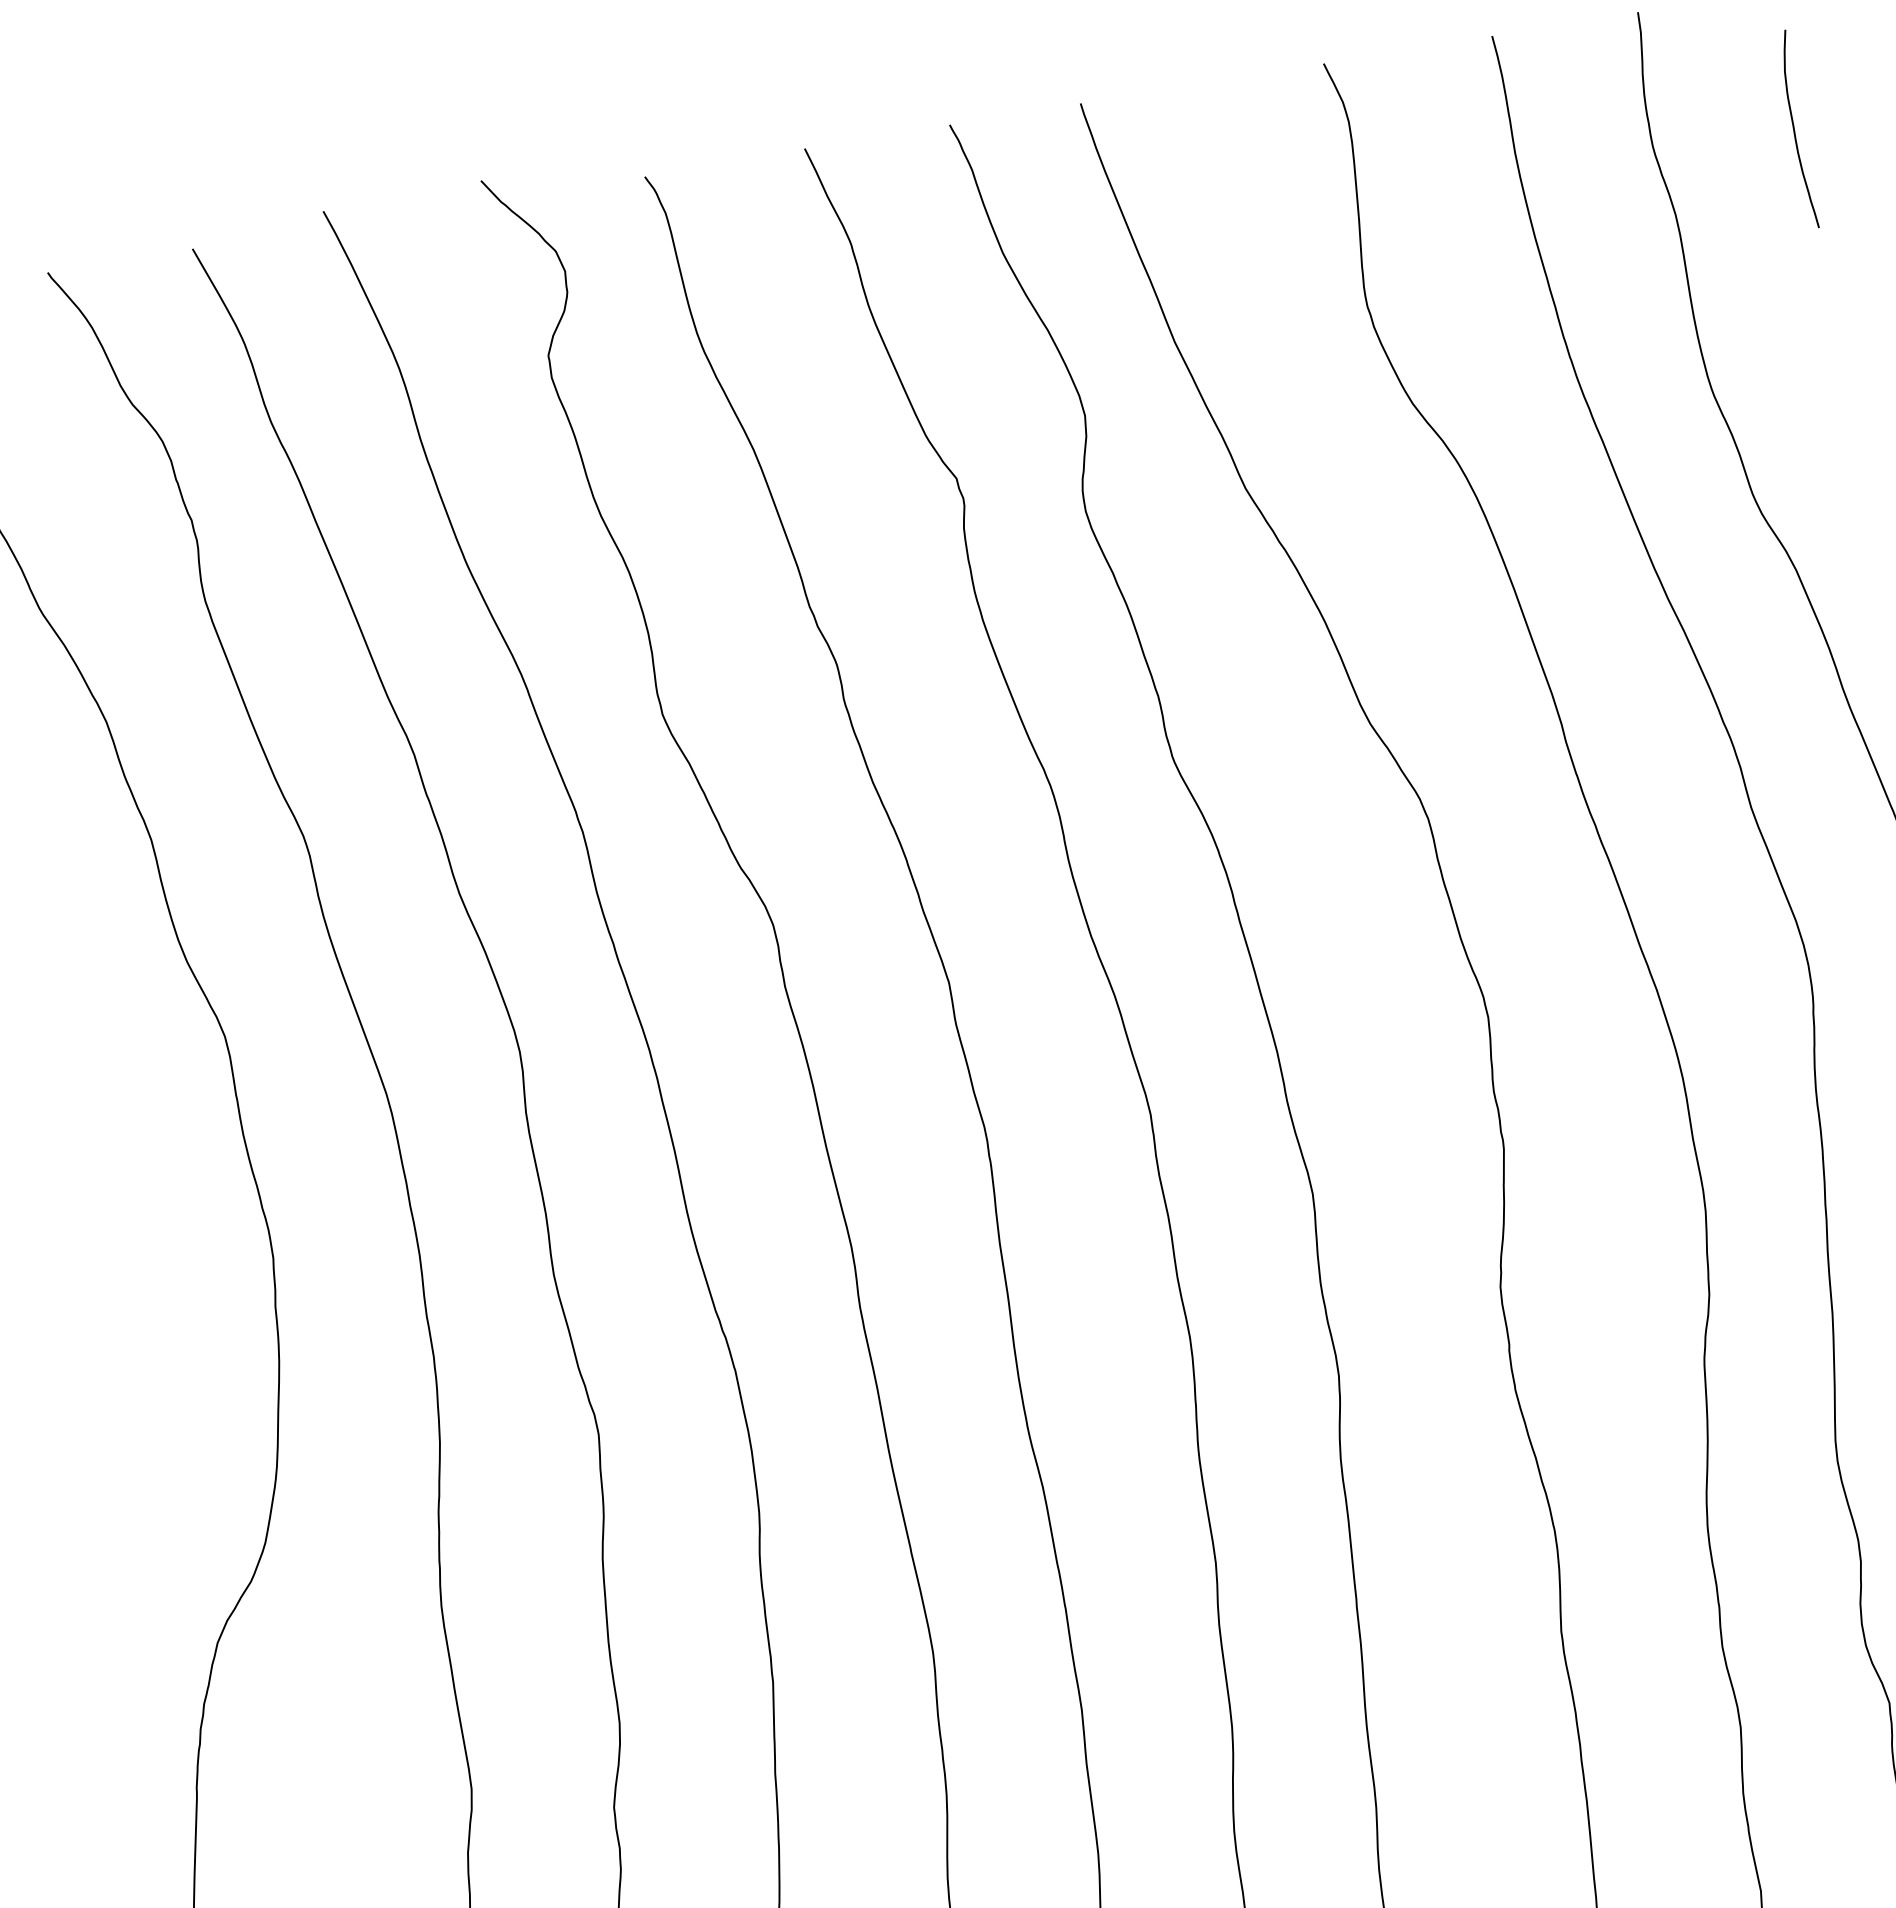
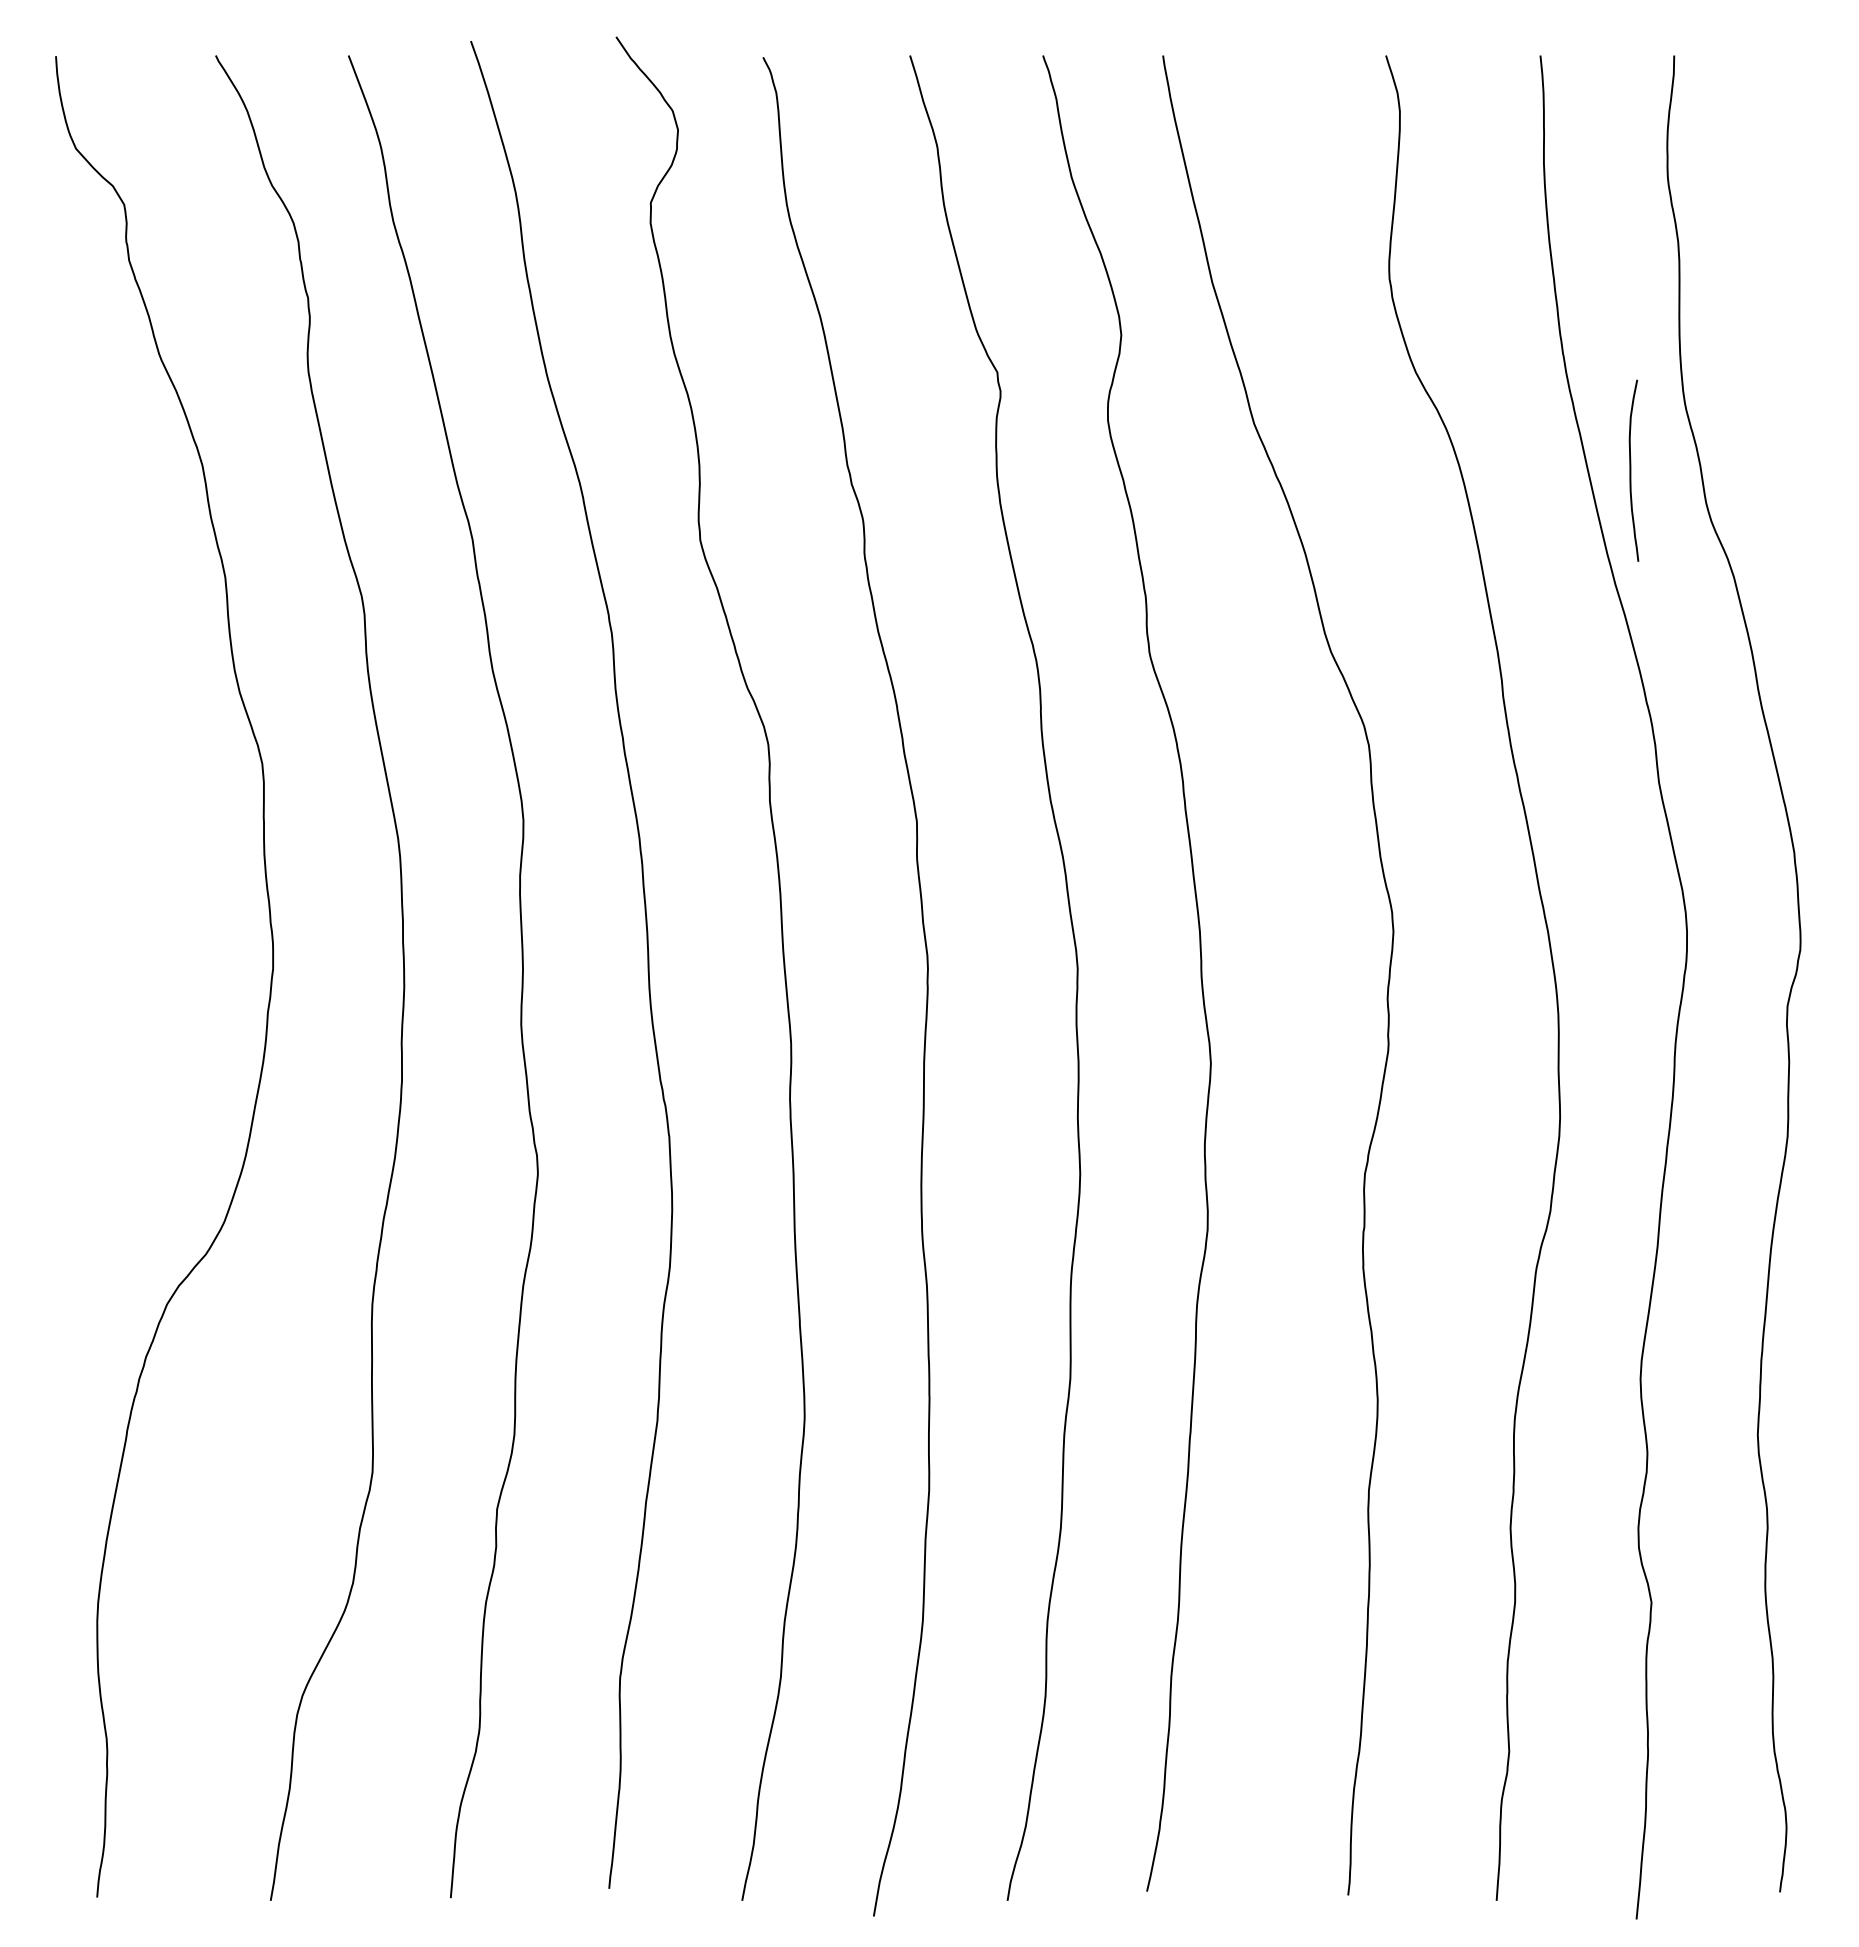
curve: (1795, 129) -> (1631, 470), moved

